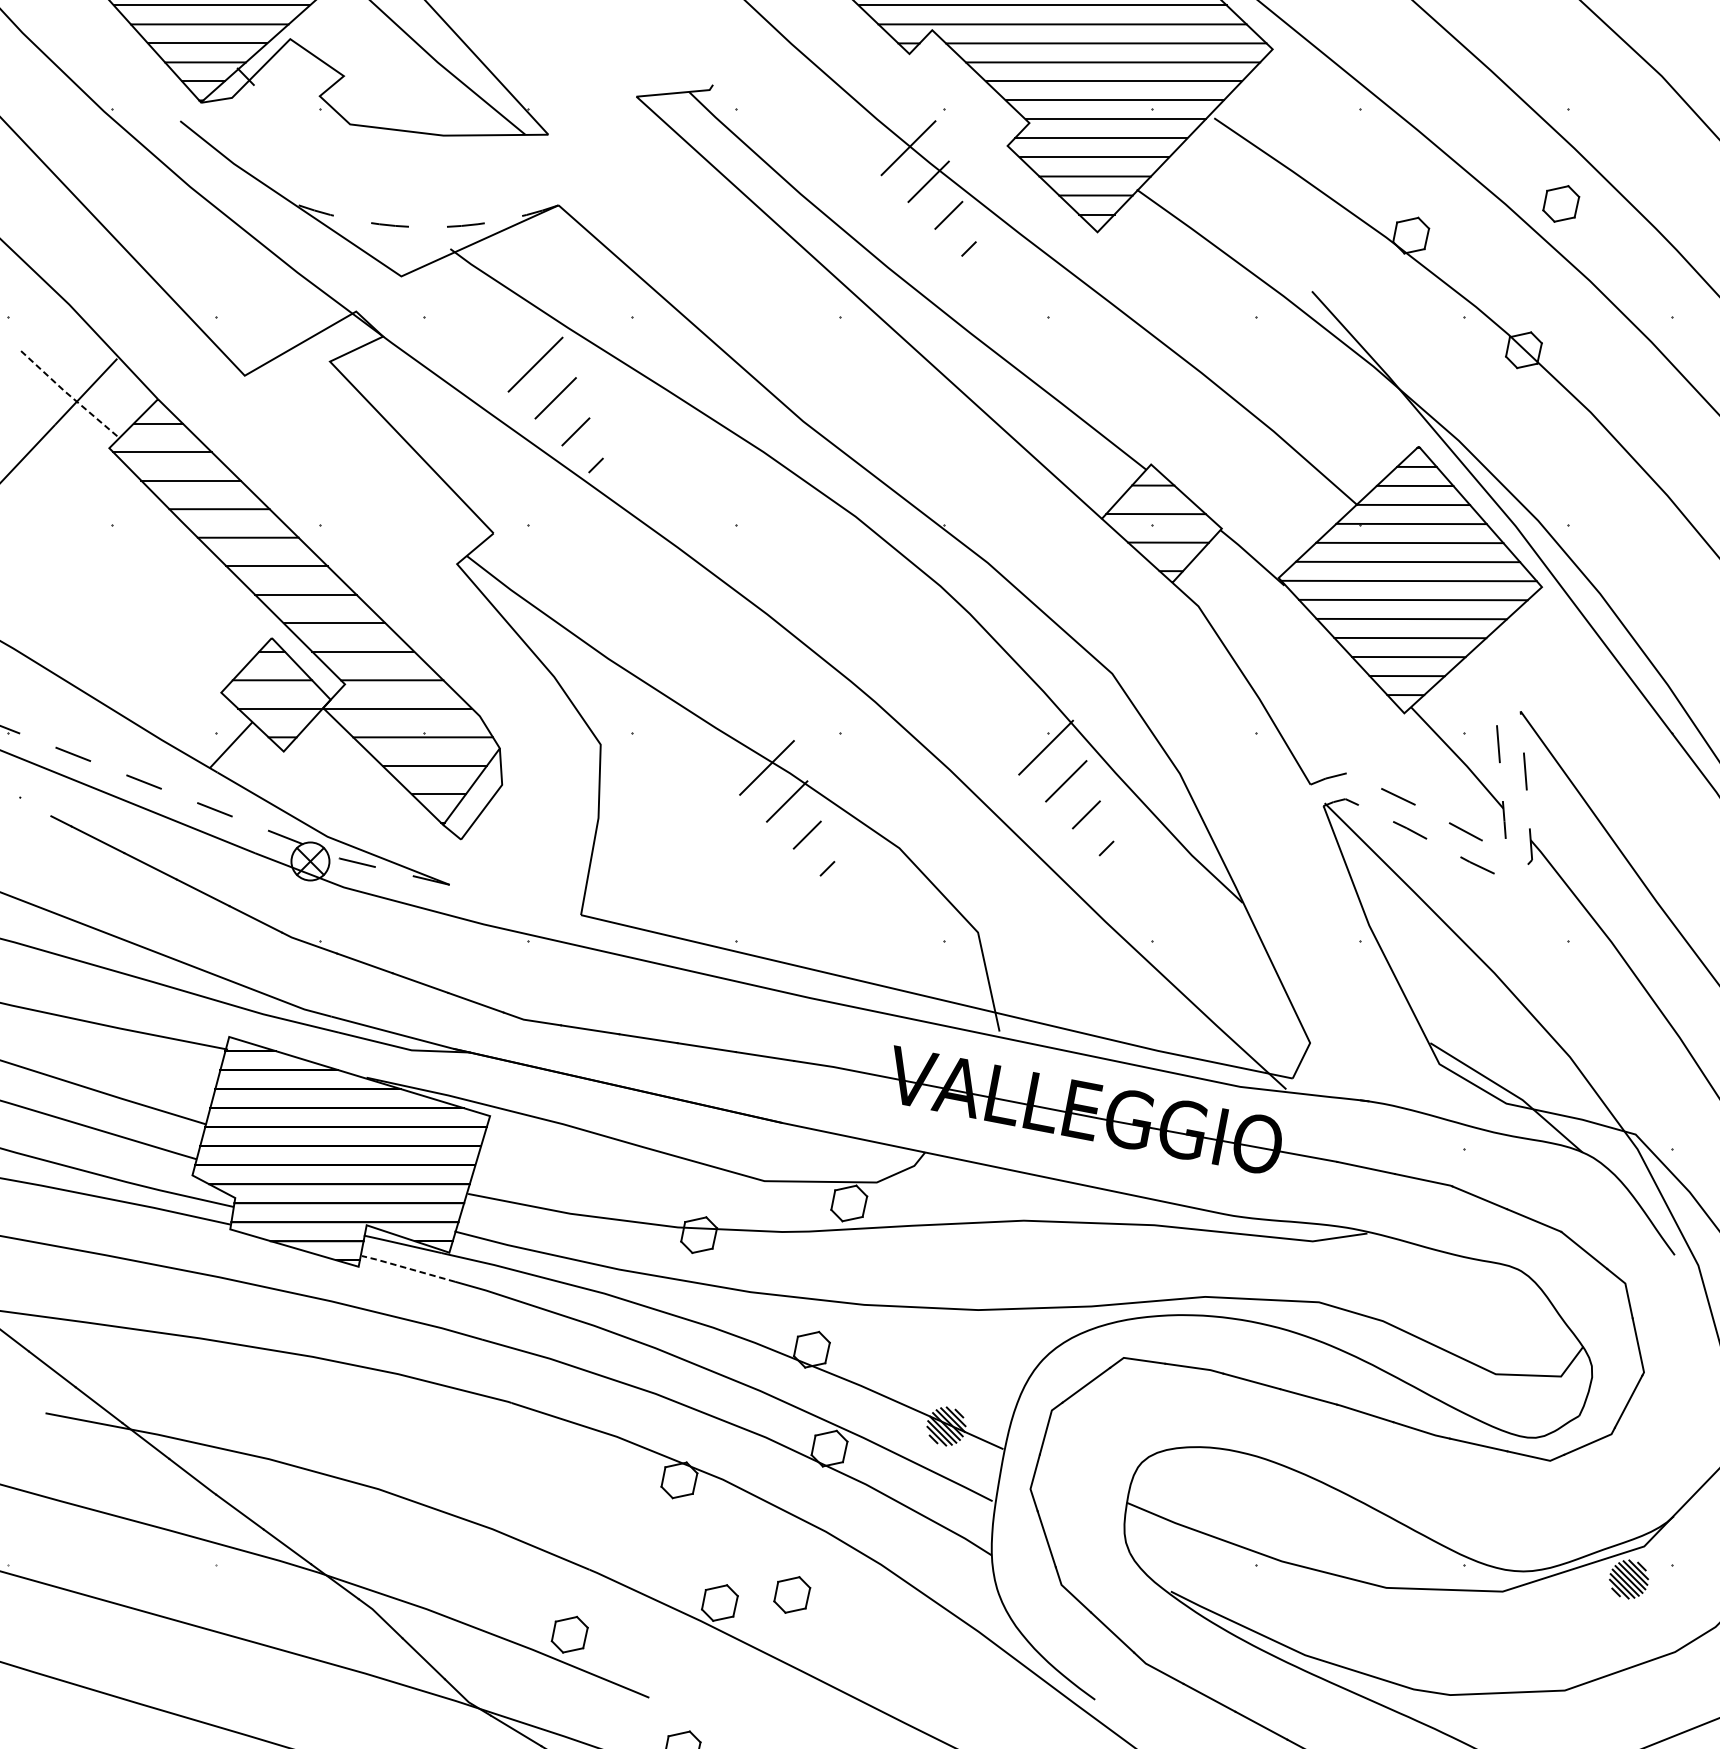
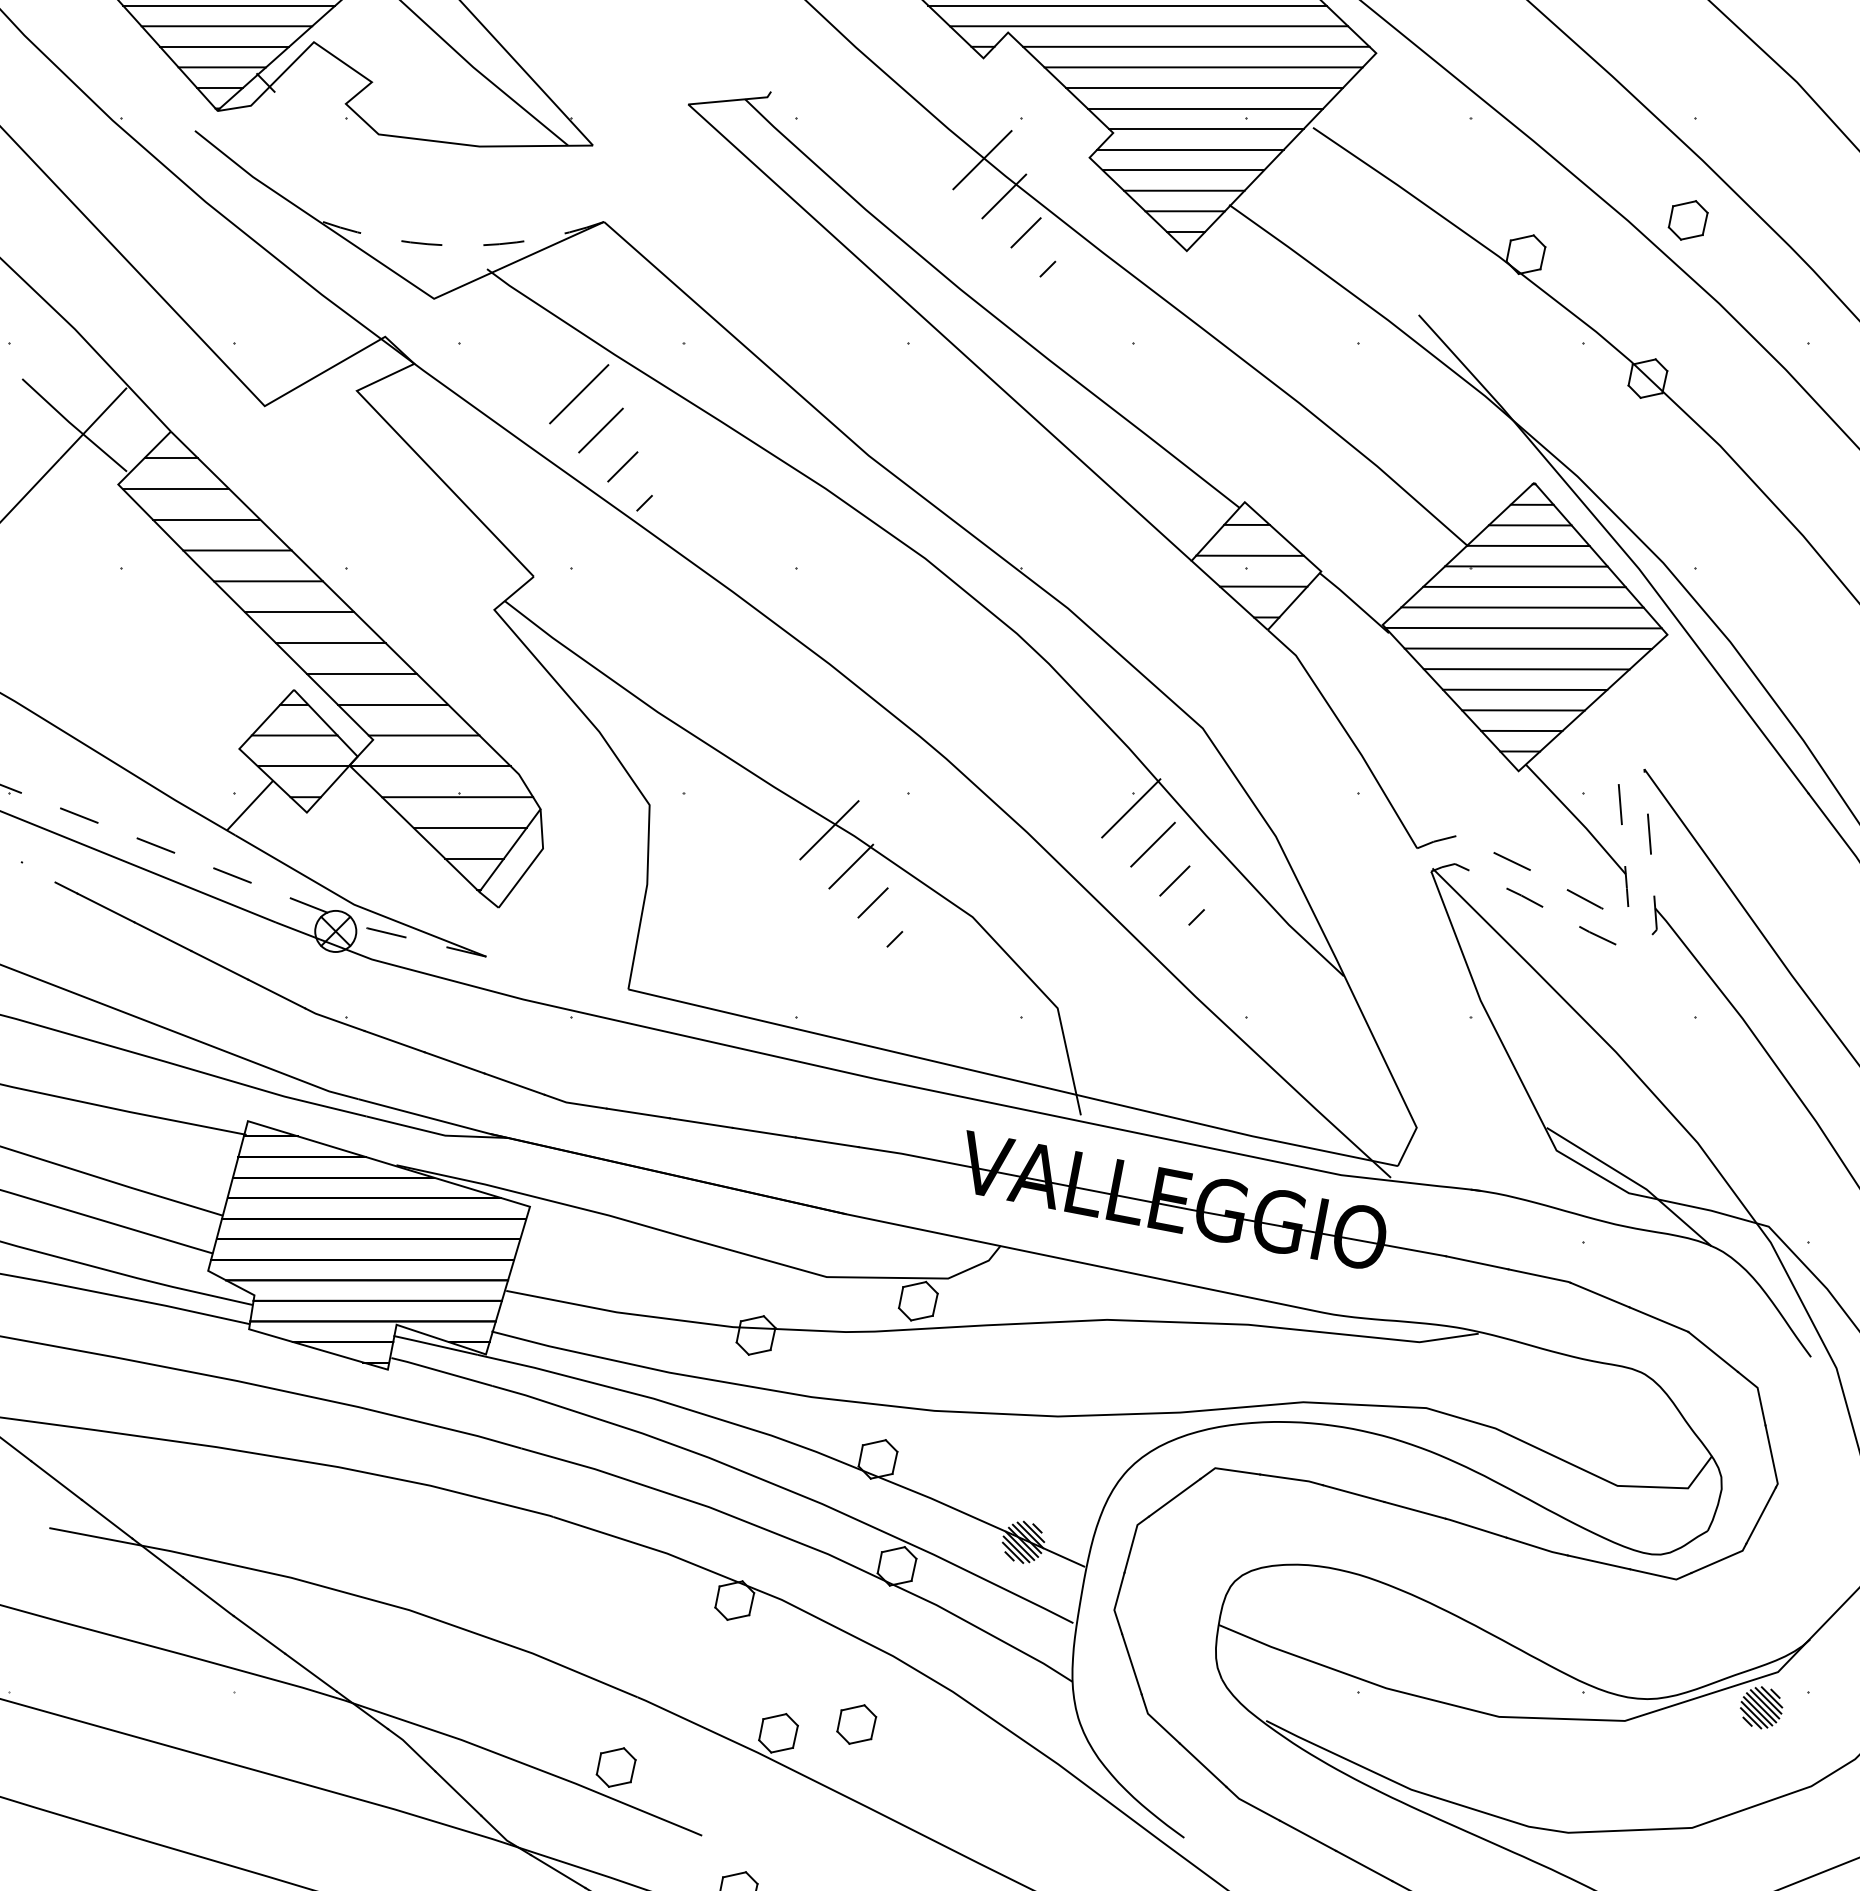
line: (67, 394) -> (73, 426), dashed -> solid
line: (407, 1268) -> (440, 1371), dashed -> solid

